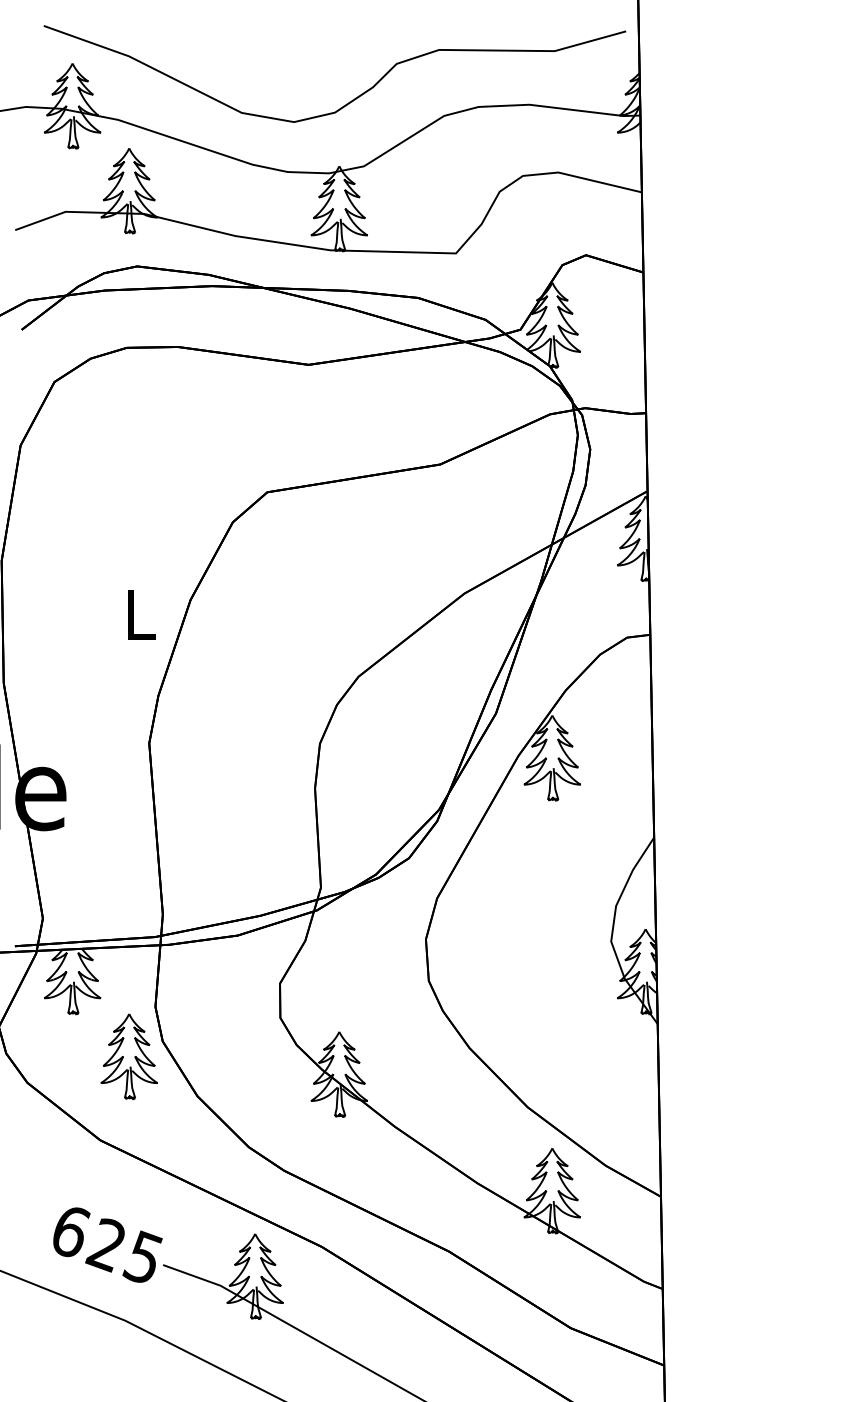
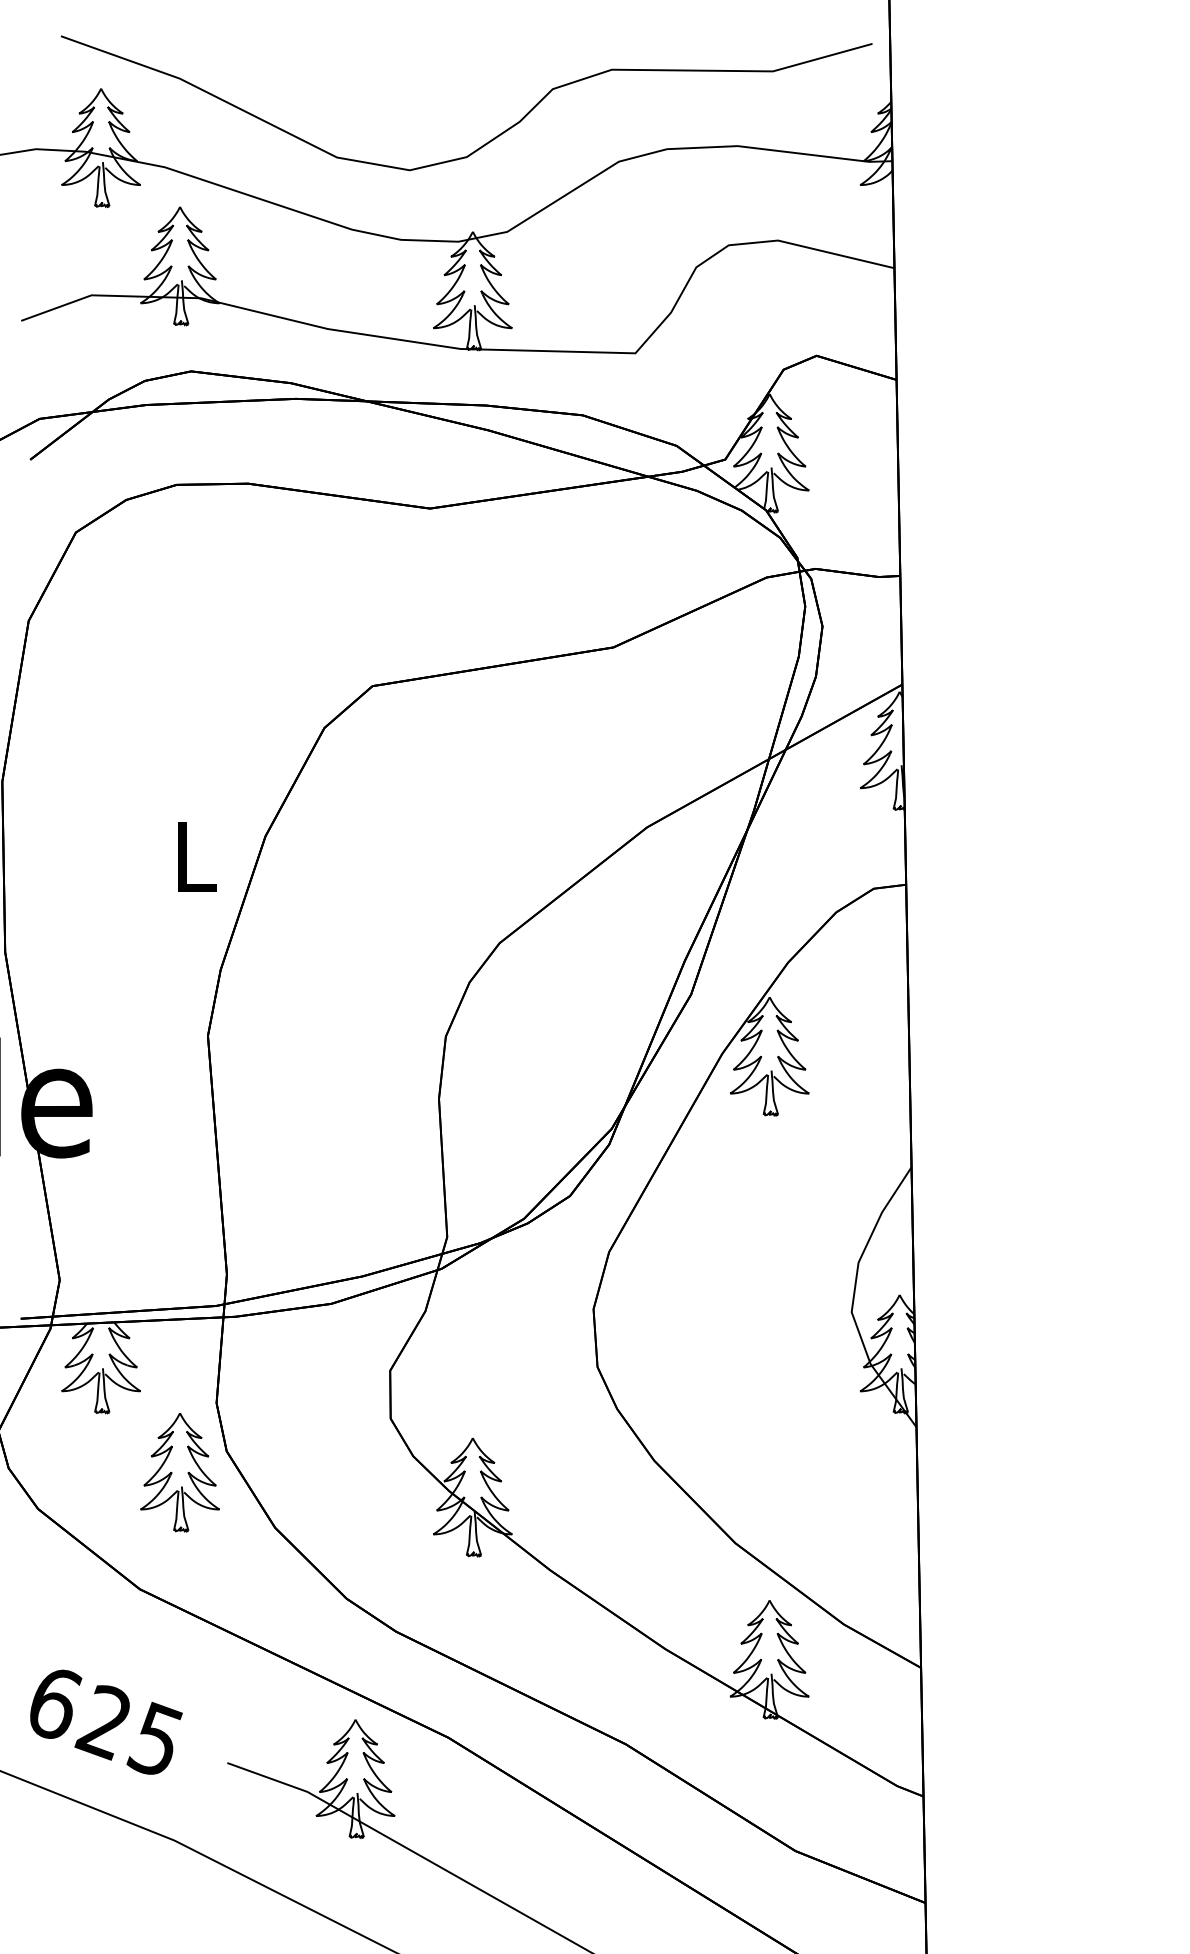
text: (108, 1244) -> (106, 1721), moved

